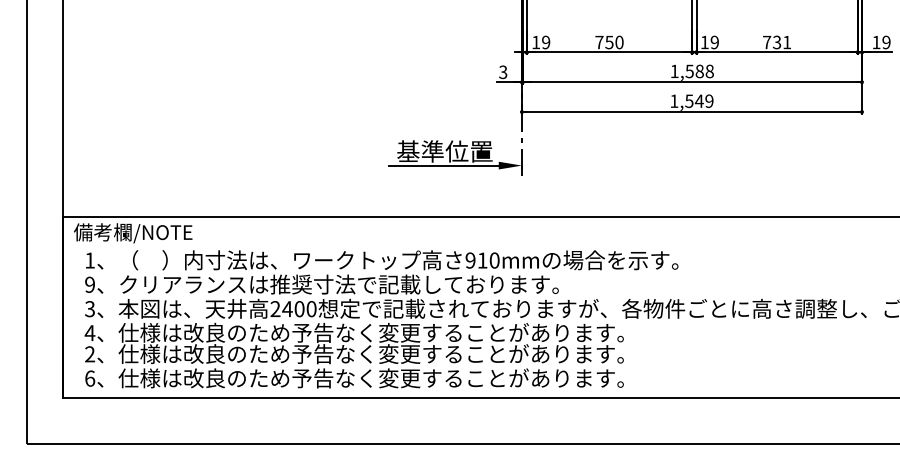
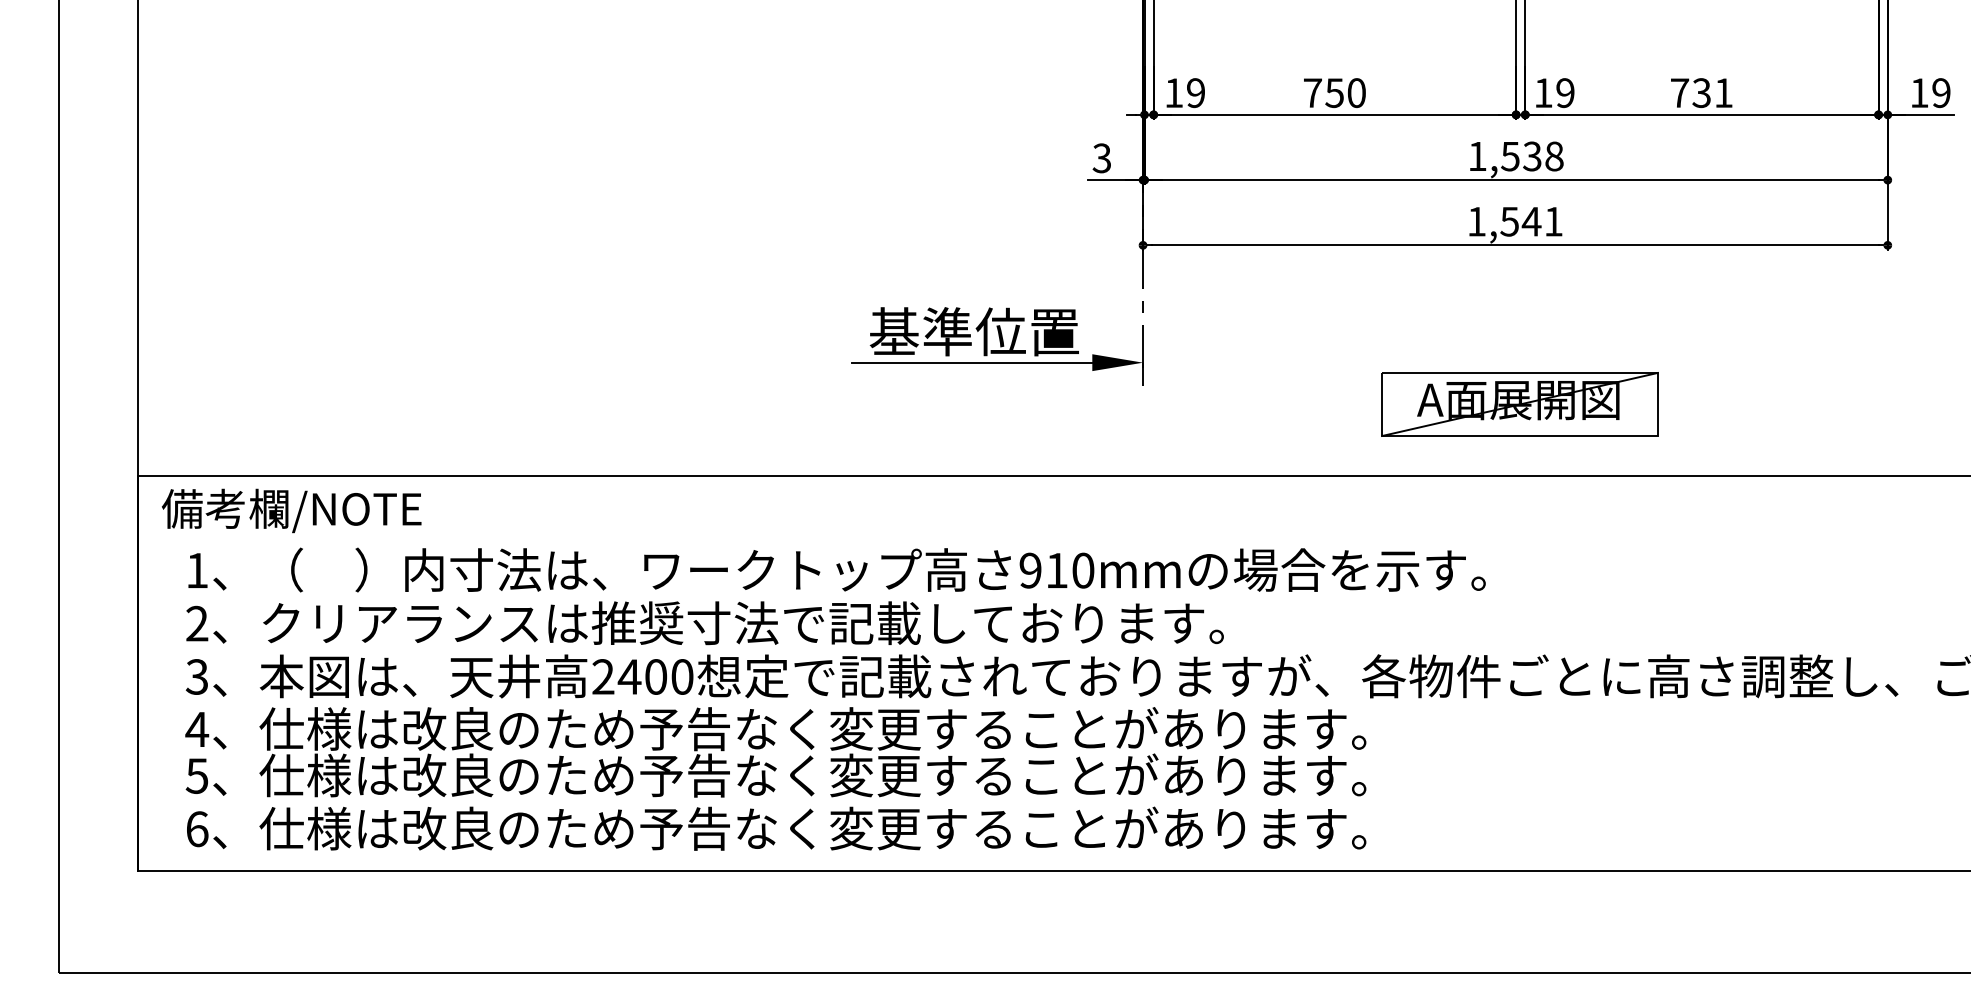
text: (699, 71) -> (1531, 156), 1,588 -> 1,538
text: (709, 100) -> (1553, 220), 1,549 -> 1,541
part: (693, 184) -> (1518, 404), added
text: (89, 284) -> (196, 623), 9 -> 2
text: (90, 354) -> (198, 776), 2 -> 5

